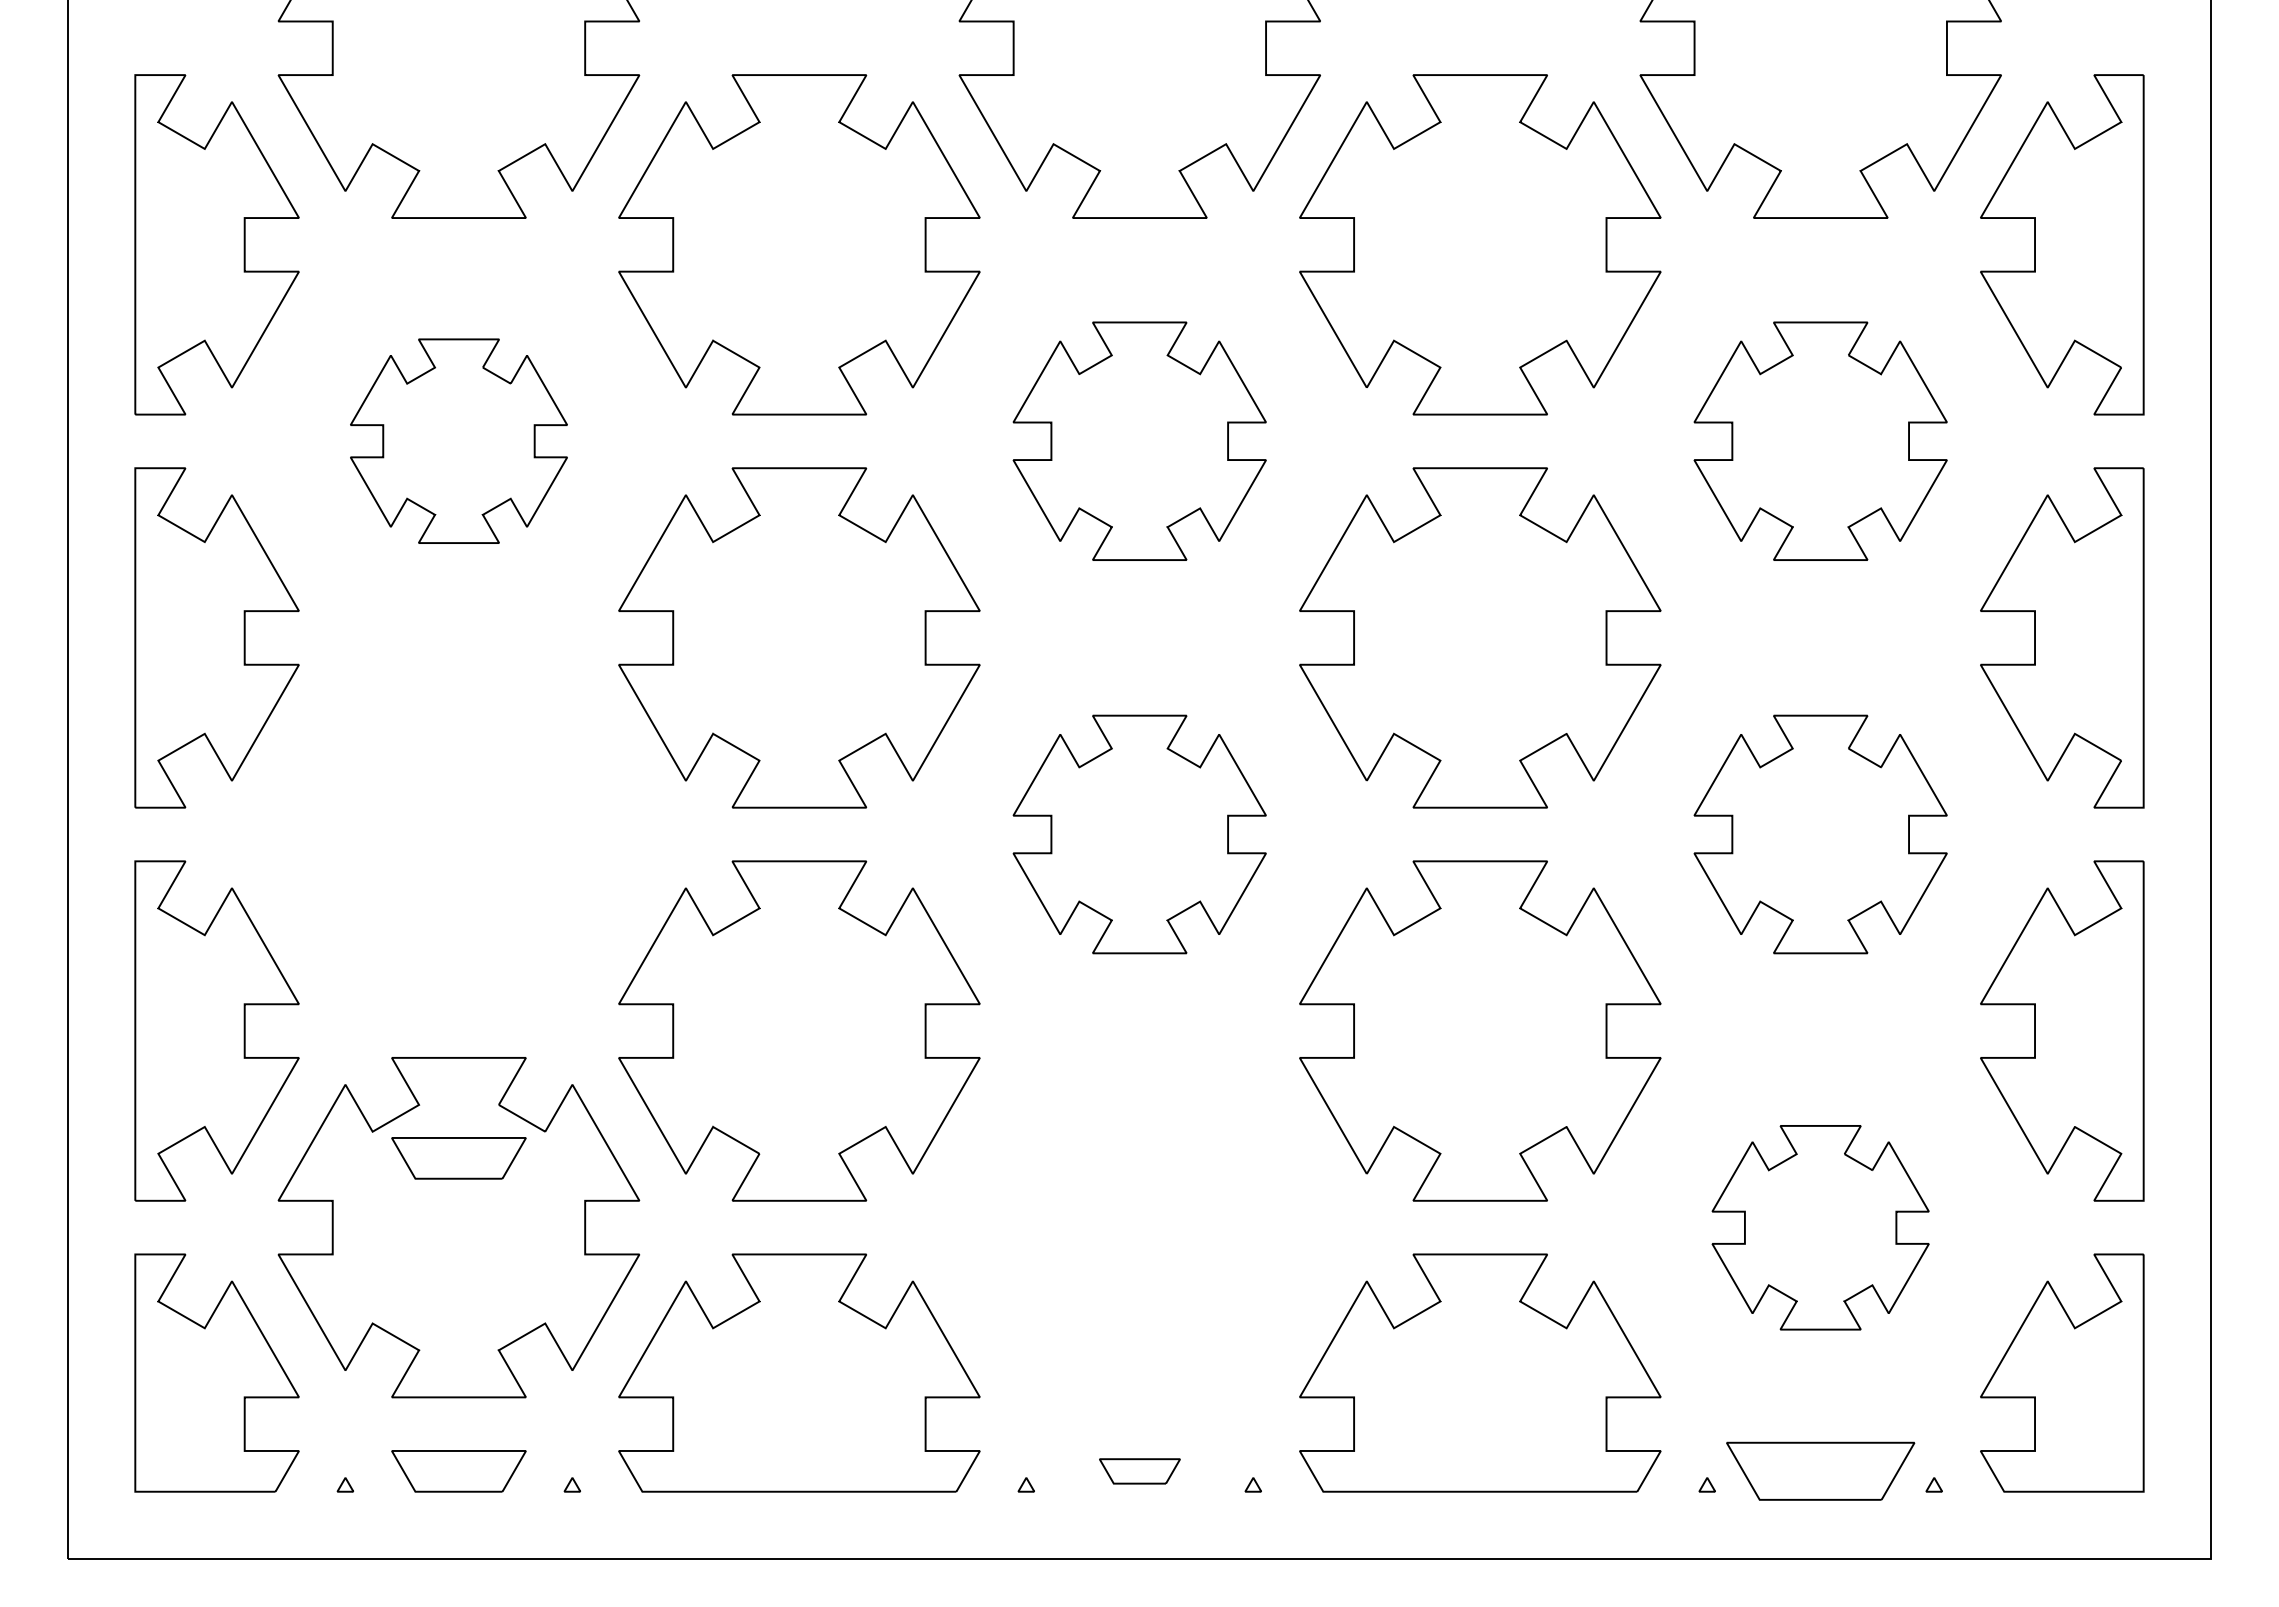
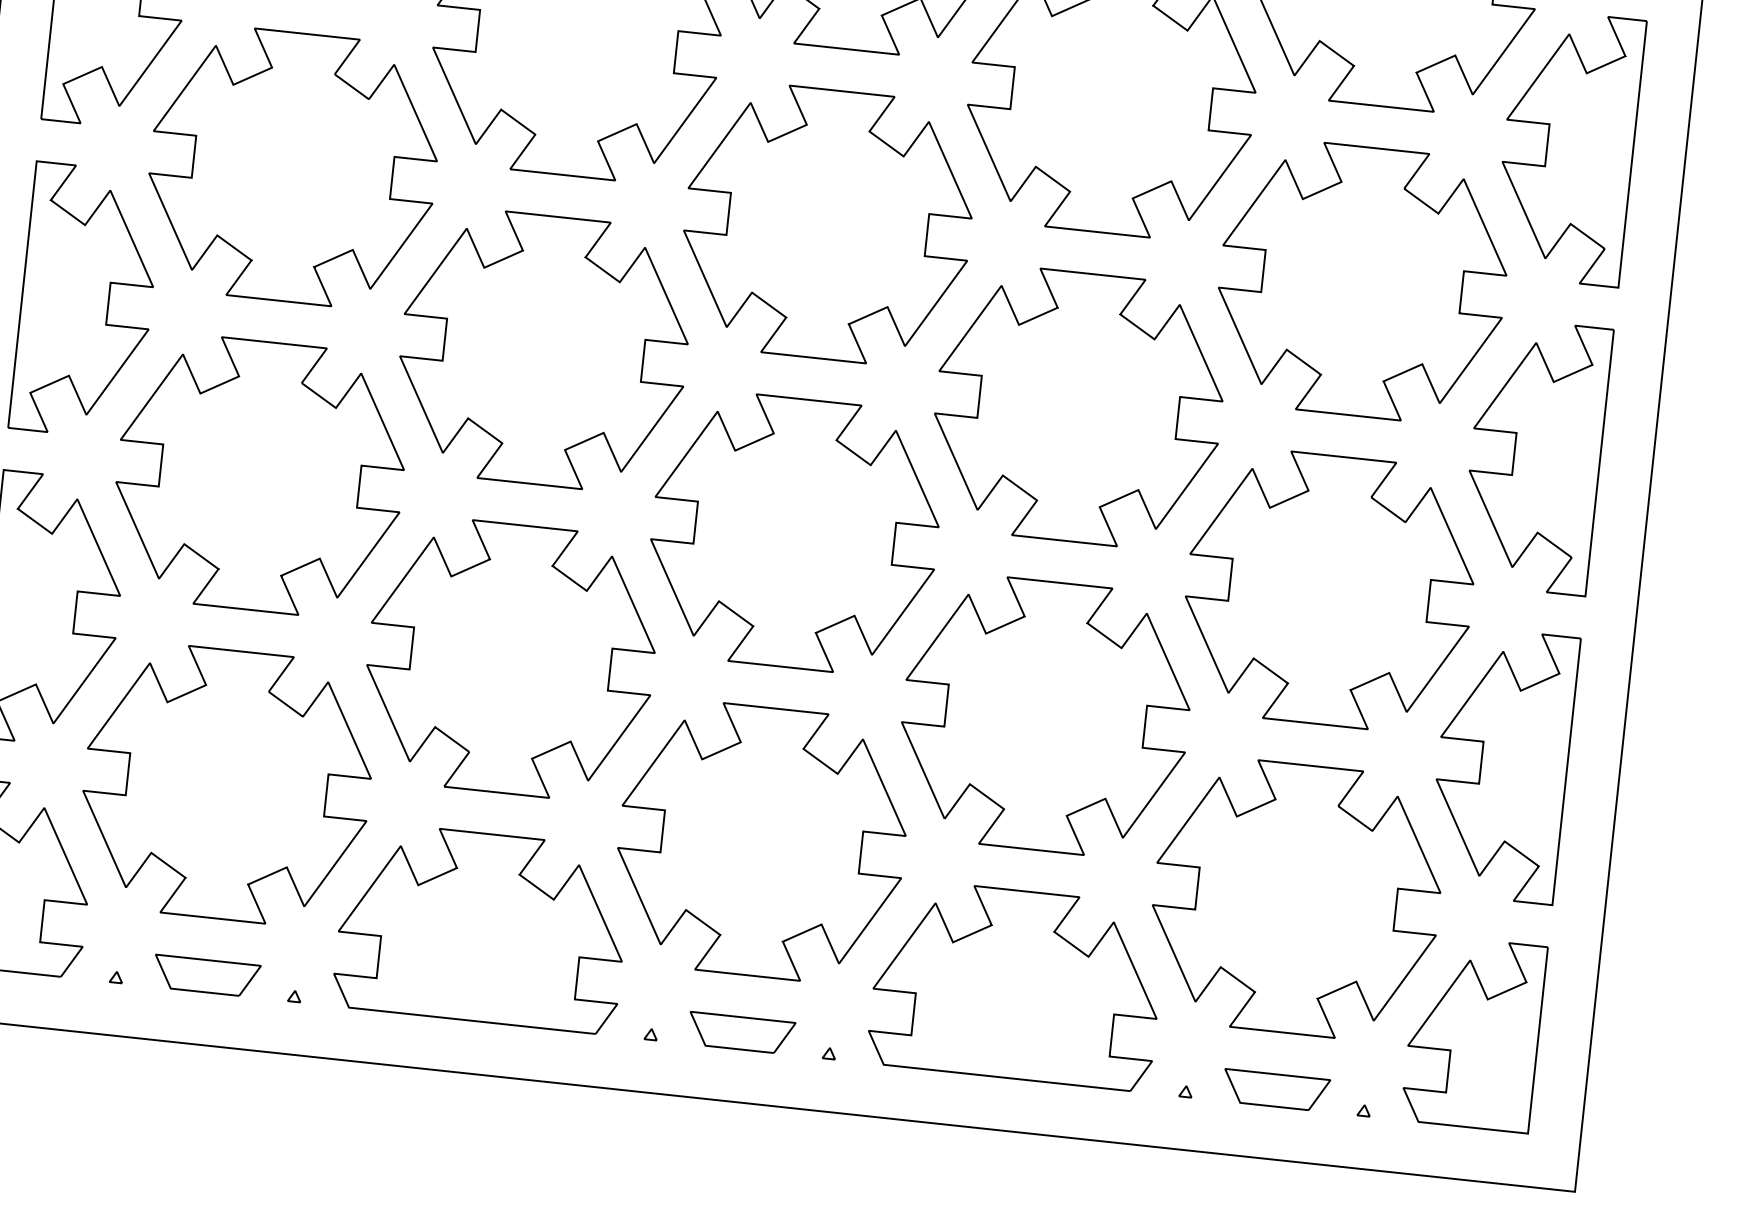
part: (458, 440) -> (292, 166), size x1.67
part: (1139, 440) -> (827, 223), size x1.43
part: (1820, 440) -> (1362, 280), size x1.43
part: (458, 834) -> (259, 476), added
part: (1139, 834) -> (794, 533), size x1.43
part: (1820, 834) -> (1329, 590), size x1.43
part: (458, 1158) -> (232, 730), removed
part: (1139, 1227) -> (761, 841), added
part: (1820, 1227) -> (1296, 898), size x1.67
part: (1139, 1471) -> (741, 1033), size x1.67
part: (1820, 1471) -> (1275, 1090), size x0.71

